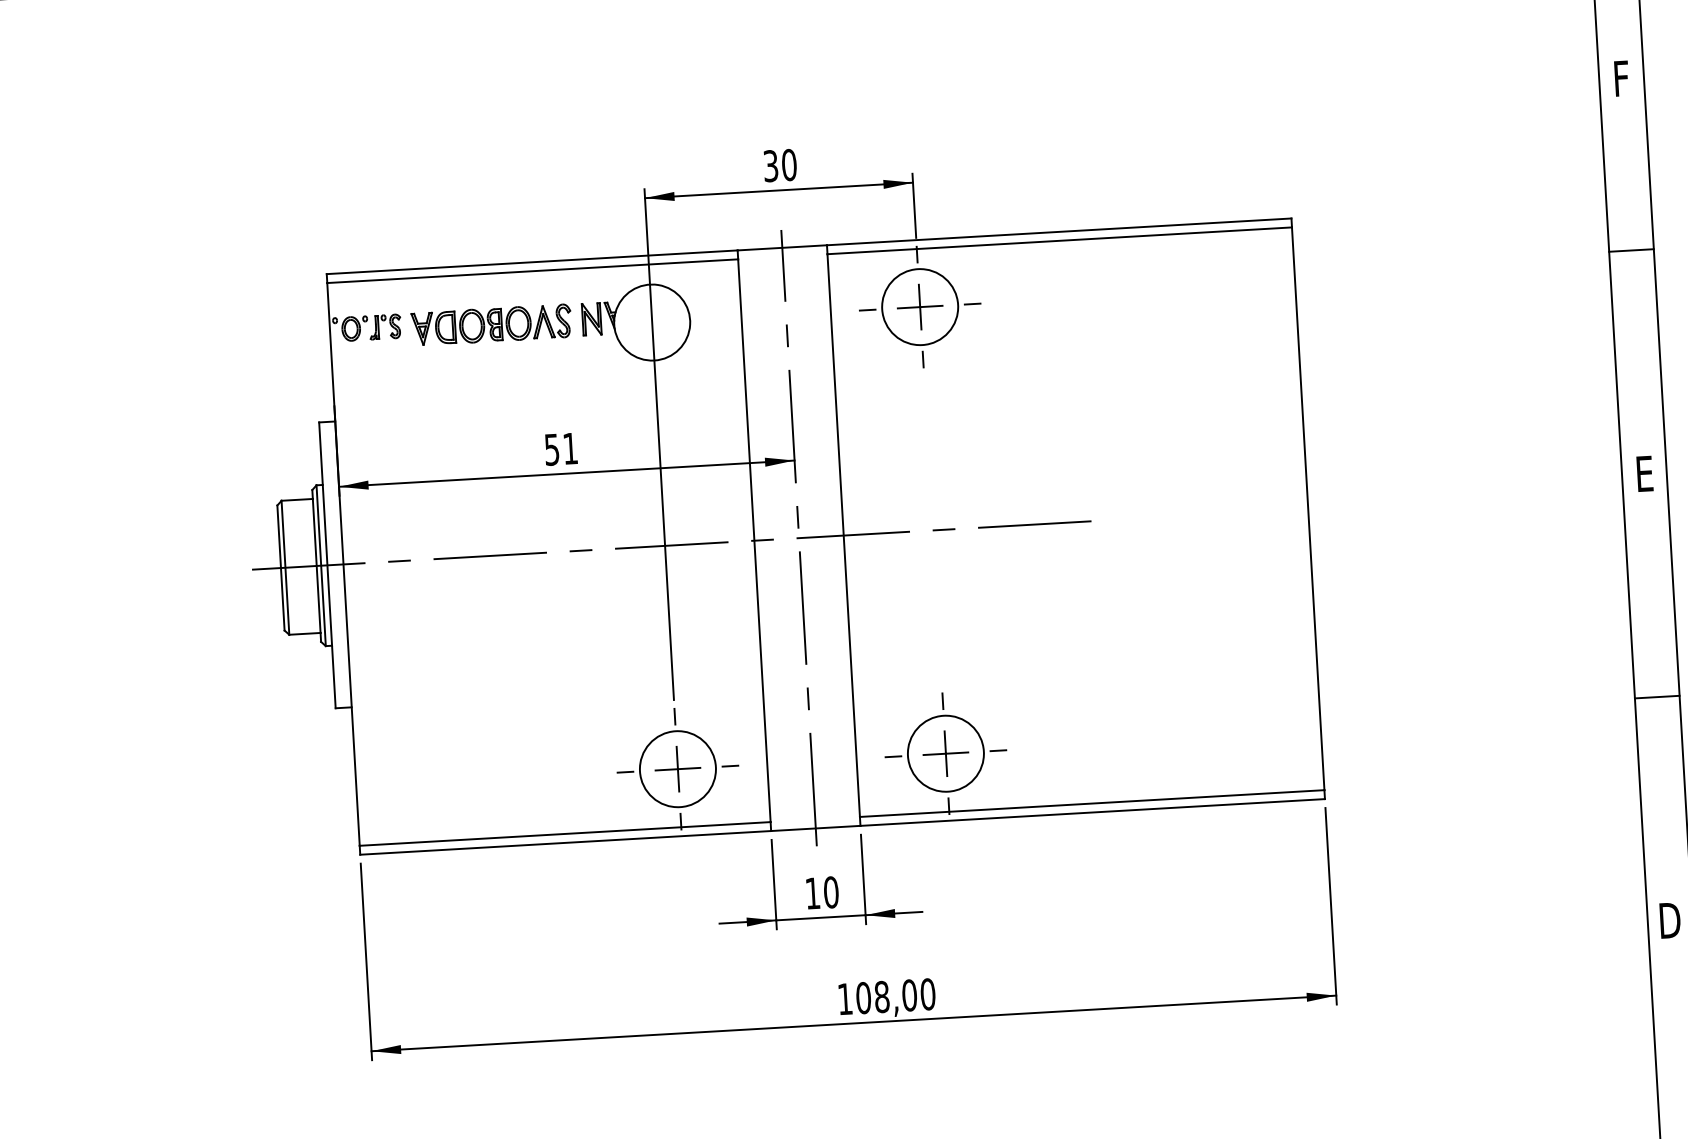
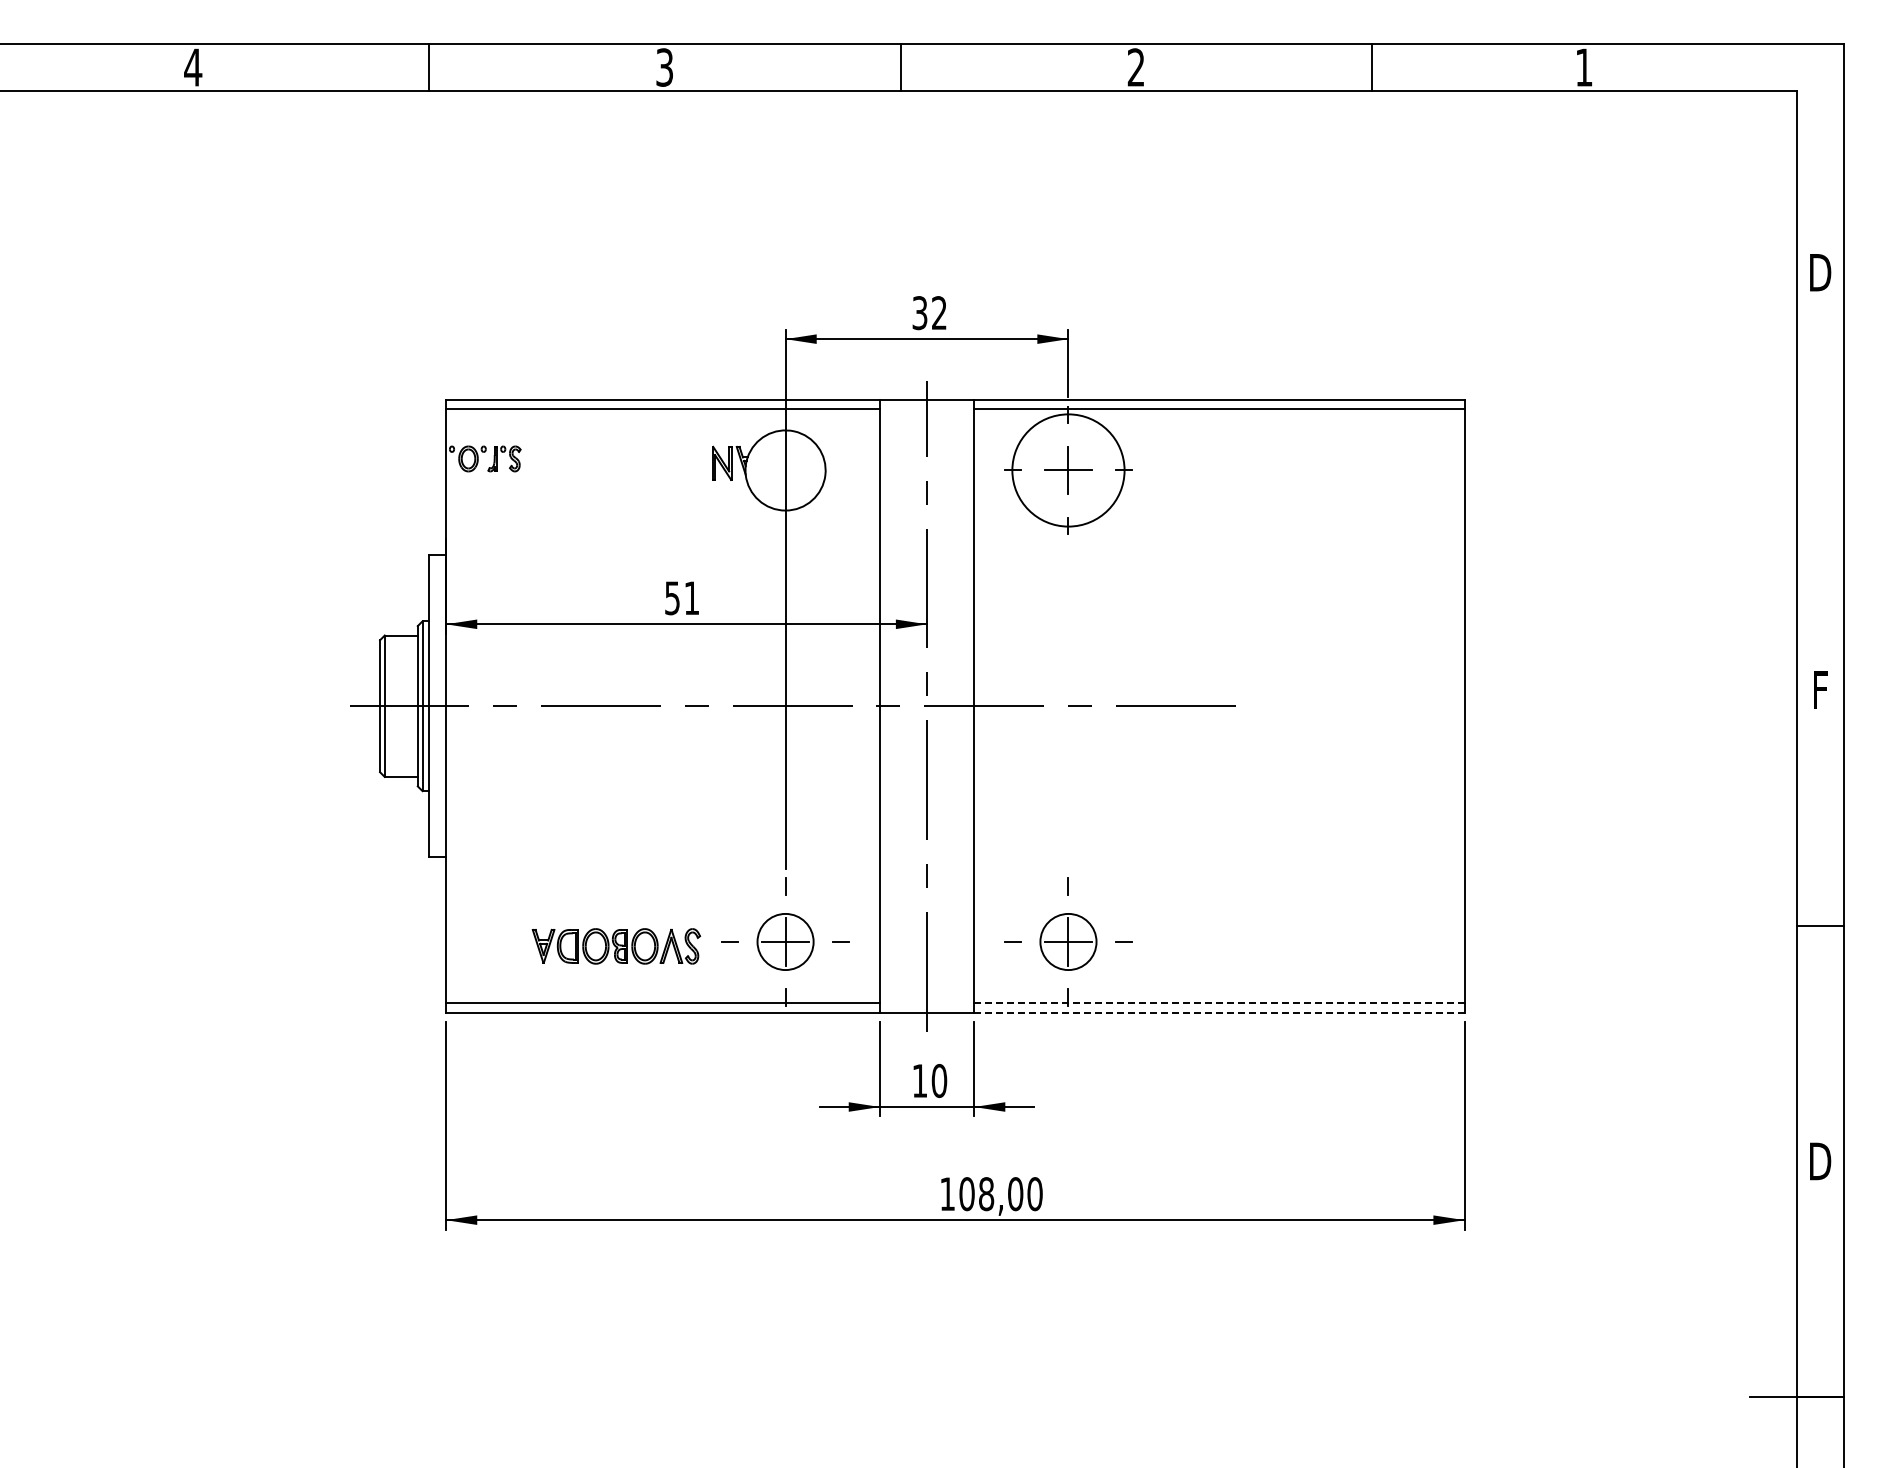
text: (1621, 78) -> (1820, 272), F -> D
text: (789, 165) -> (939, 313), 30 -> 32
line: (1630, 250) -> (1819, 454), removed
circle: (920, 307) -> (1068, 470), size x1.4
part: (491, 325) -> (616, 946), moved
text: (1644, 473) -> (1820, 689), E -> F
circle: (945, 753) -> (1068, 941), size x0.7
circle: (677, 768) -> (785, 941), size x0.7
line: (1091, 803) -> (1218, 1003), solid -> dashed
line: (1091, 812) -> (1218, 1012), solid -> dashed

